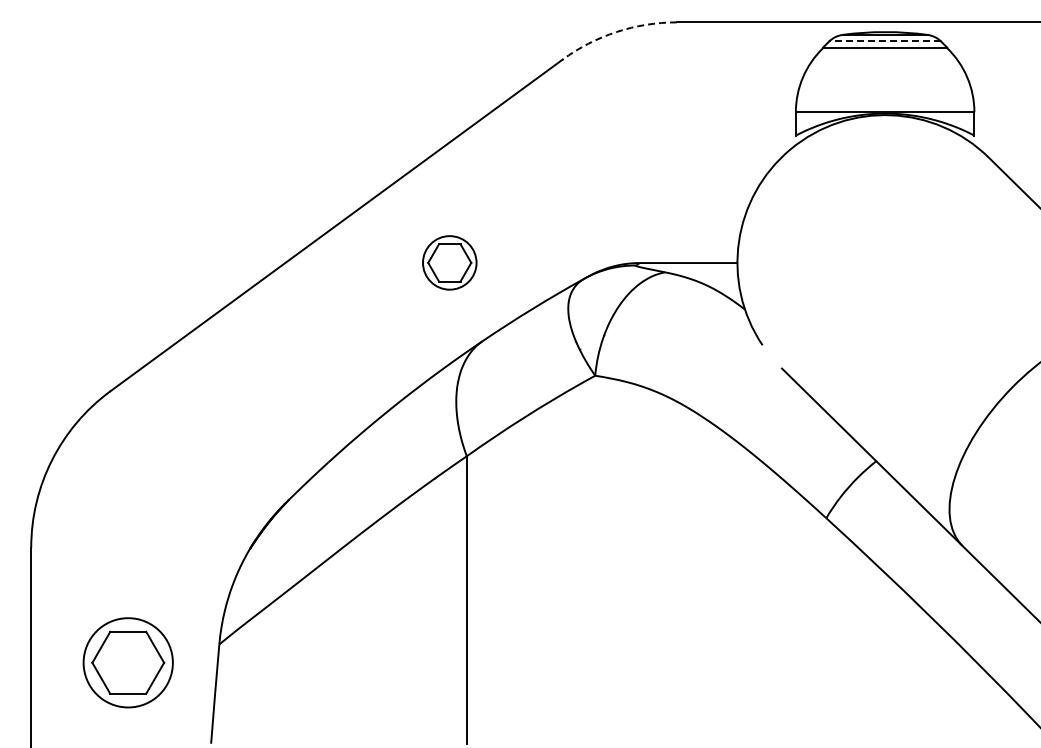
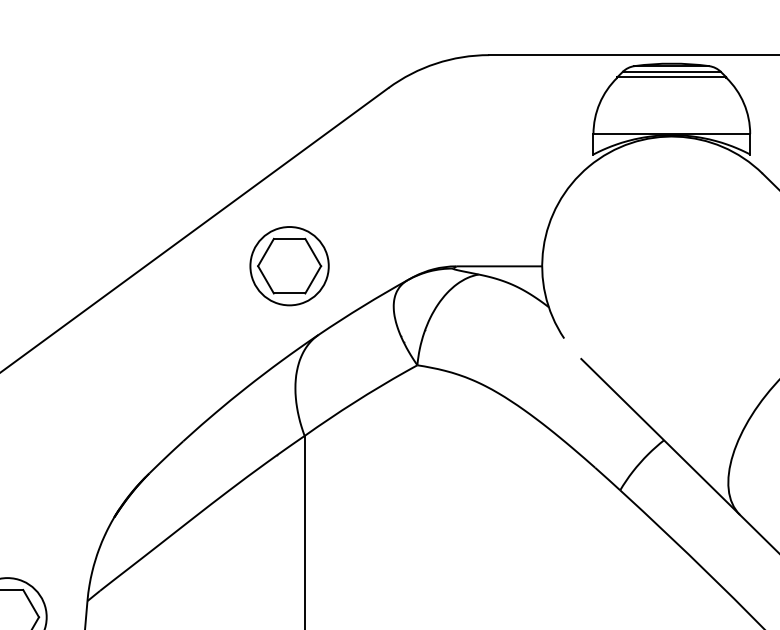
arc: (616, 32) -> (436, 64), dashed -> solid
line: (885, 41) -> (672, 71), dashed -> solid
part: (449, 262) -> (289, 265), size x1.67

